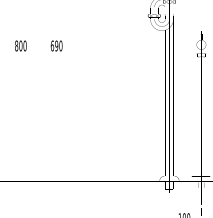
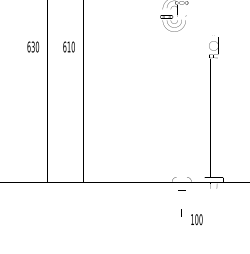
text: (18, 45) -> (30, 46), 800 -> 630
text: (56, 45) -> (68, 46), 690 -> 610

